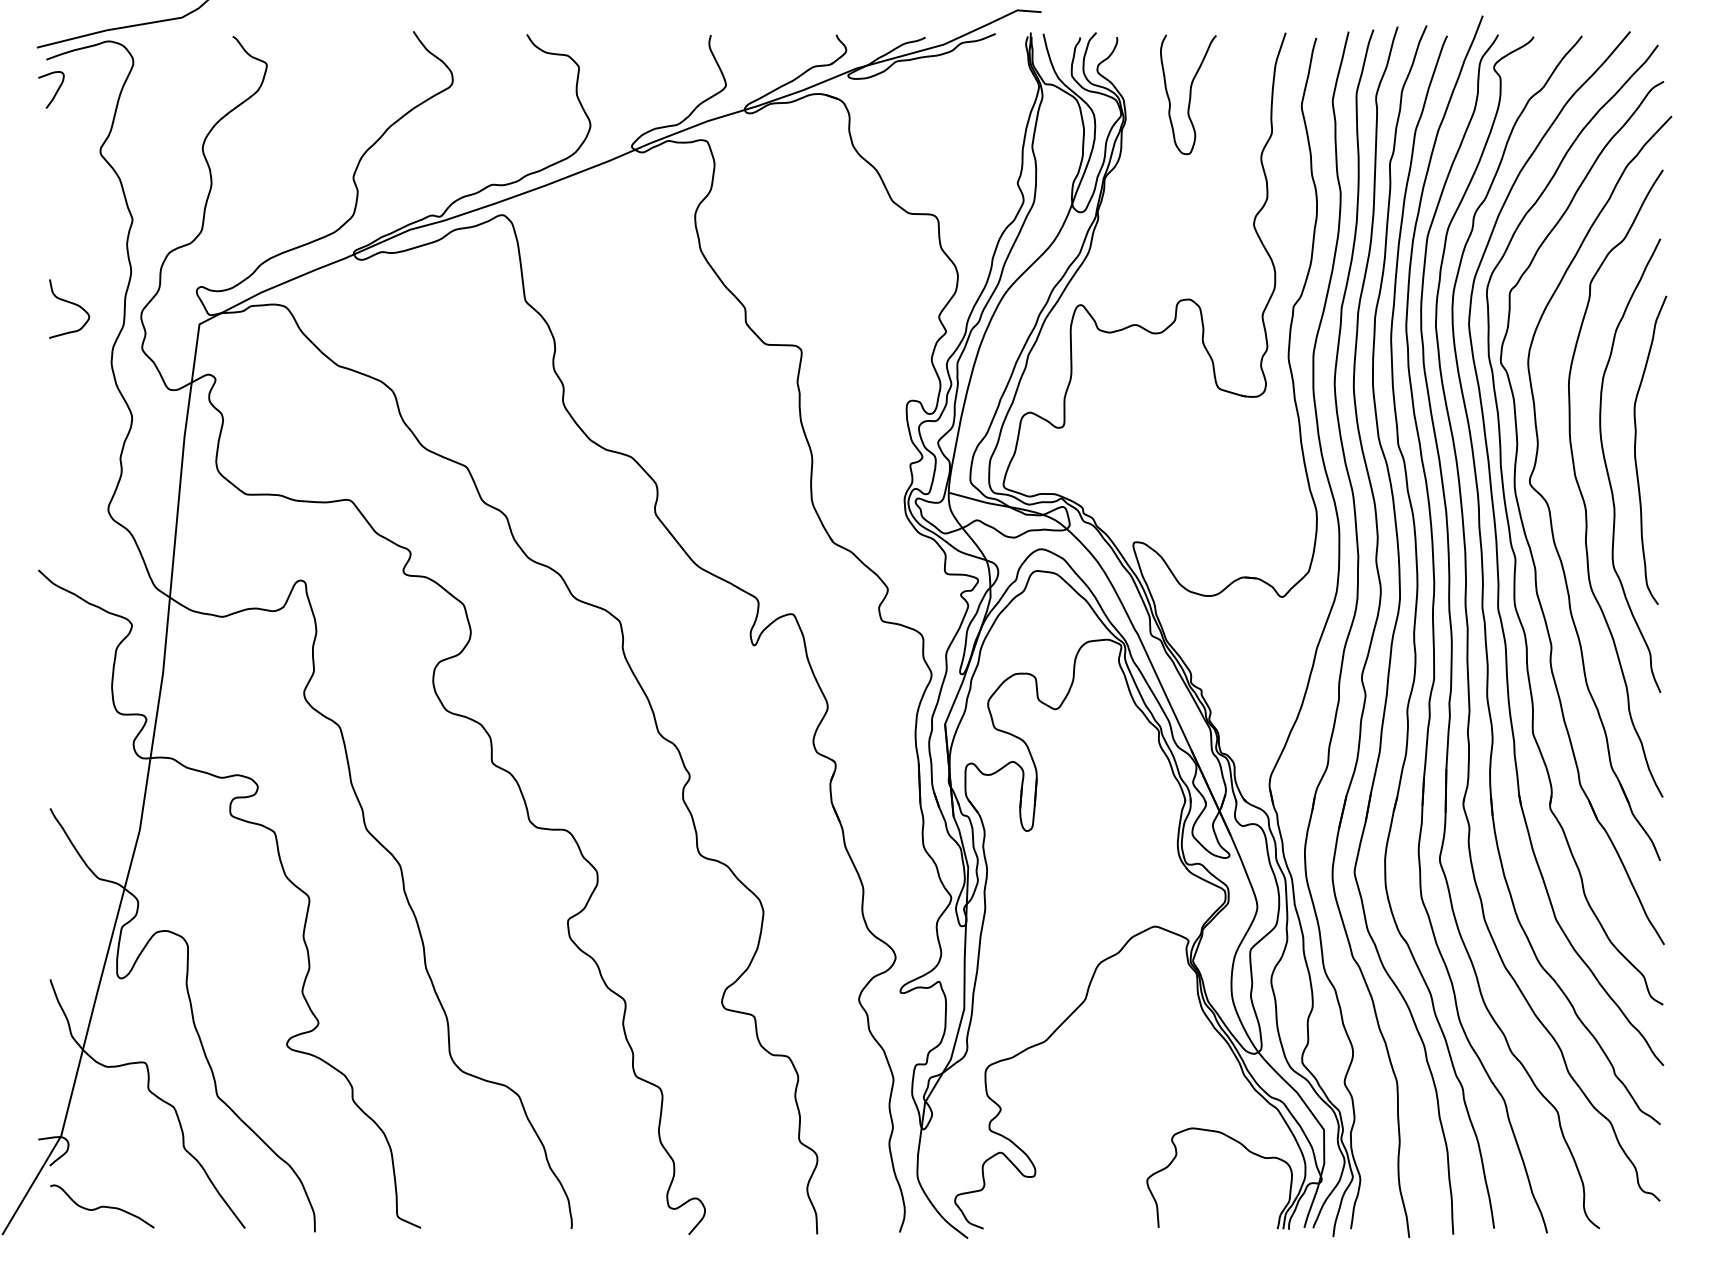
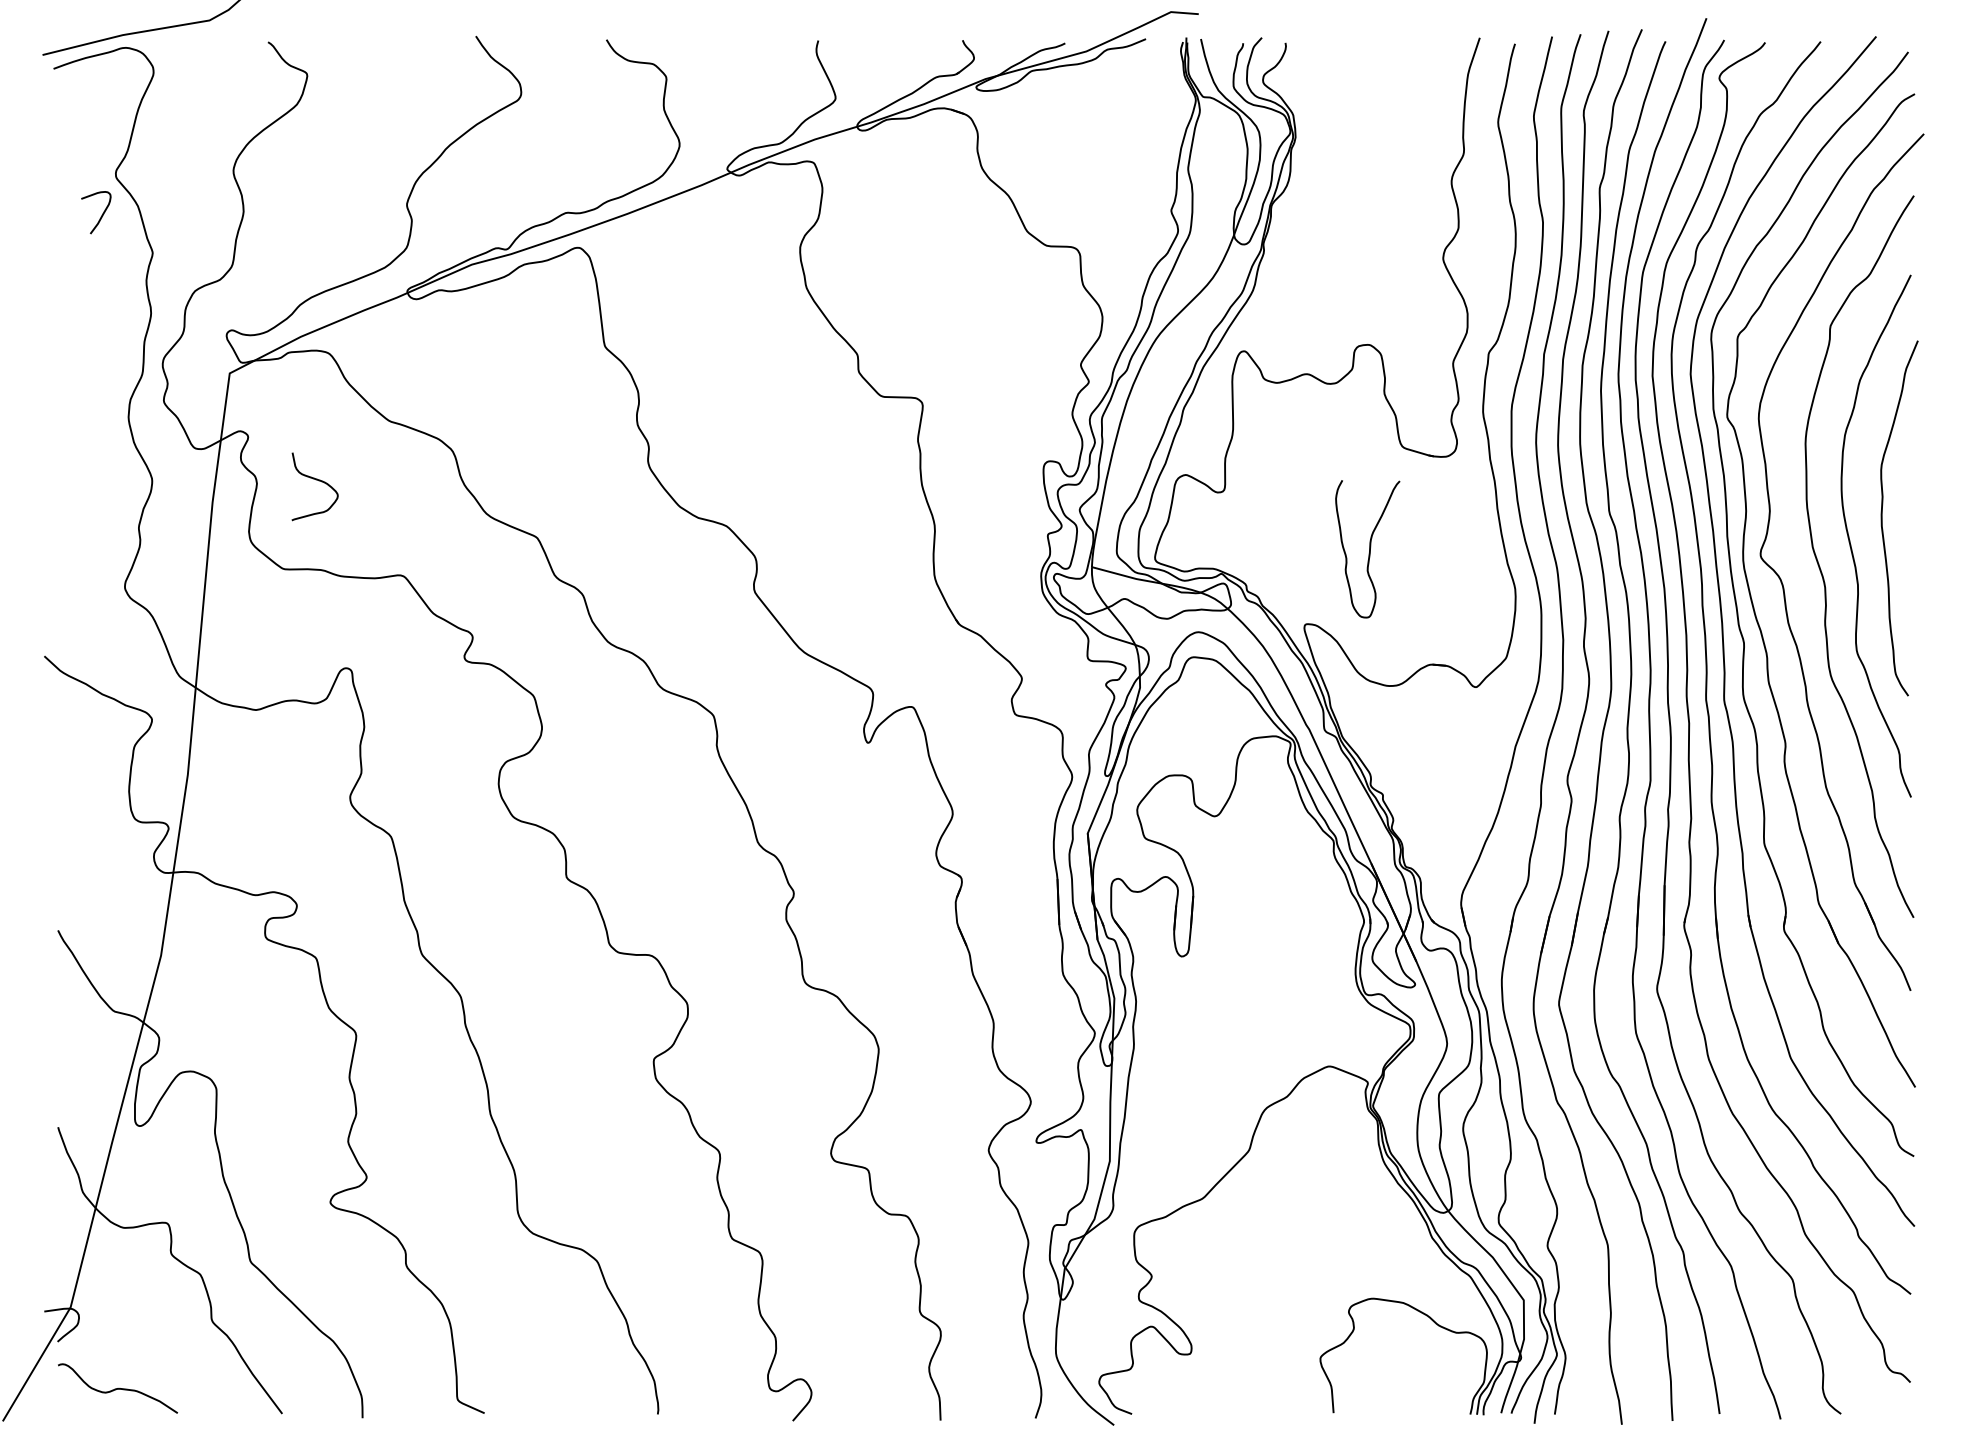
curve: (55, 93) -> (100, 216), moved
curve: (1189, 95) -> (1369, 549), moved
curve: (70, 303) -> (316, 480), moved

